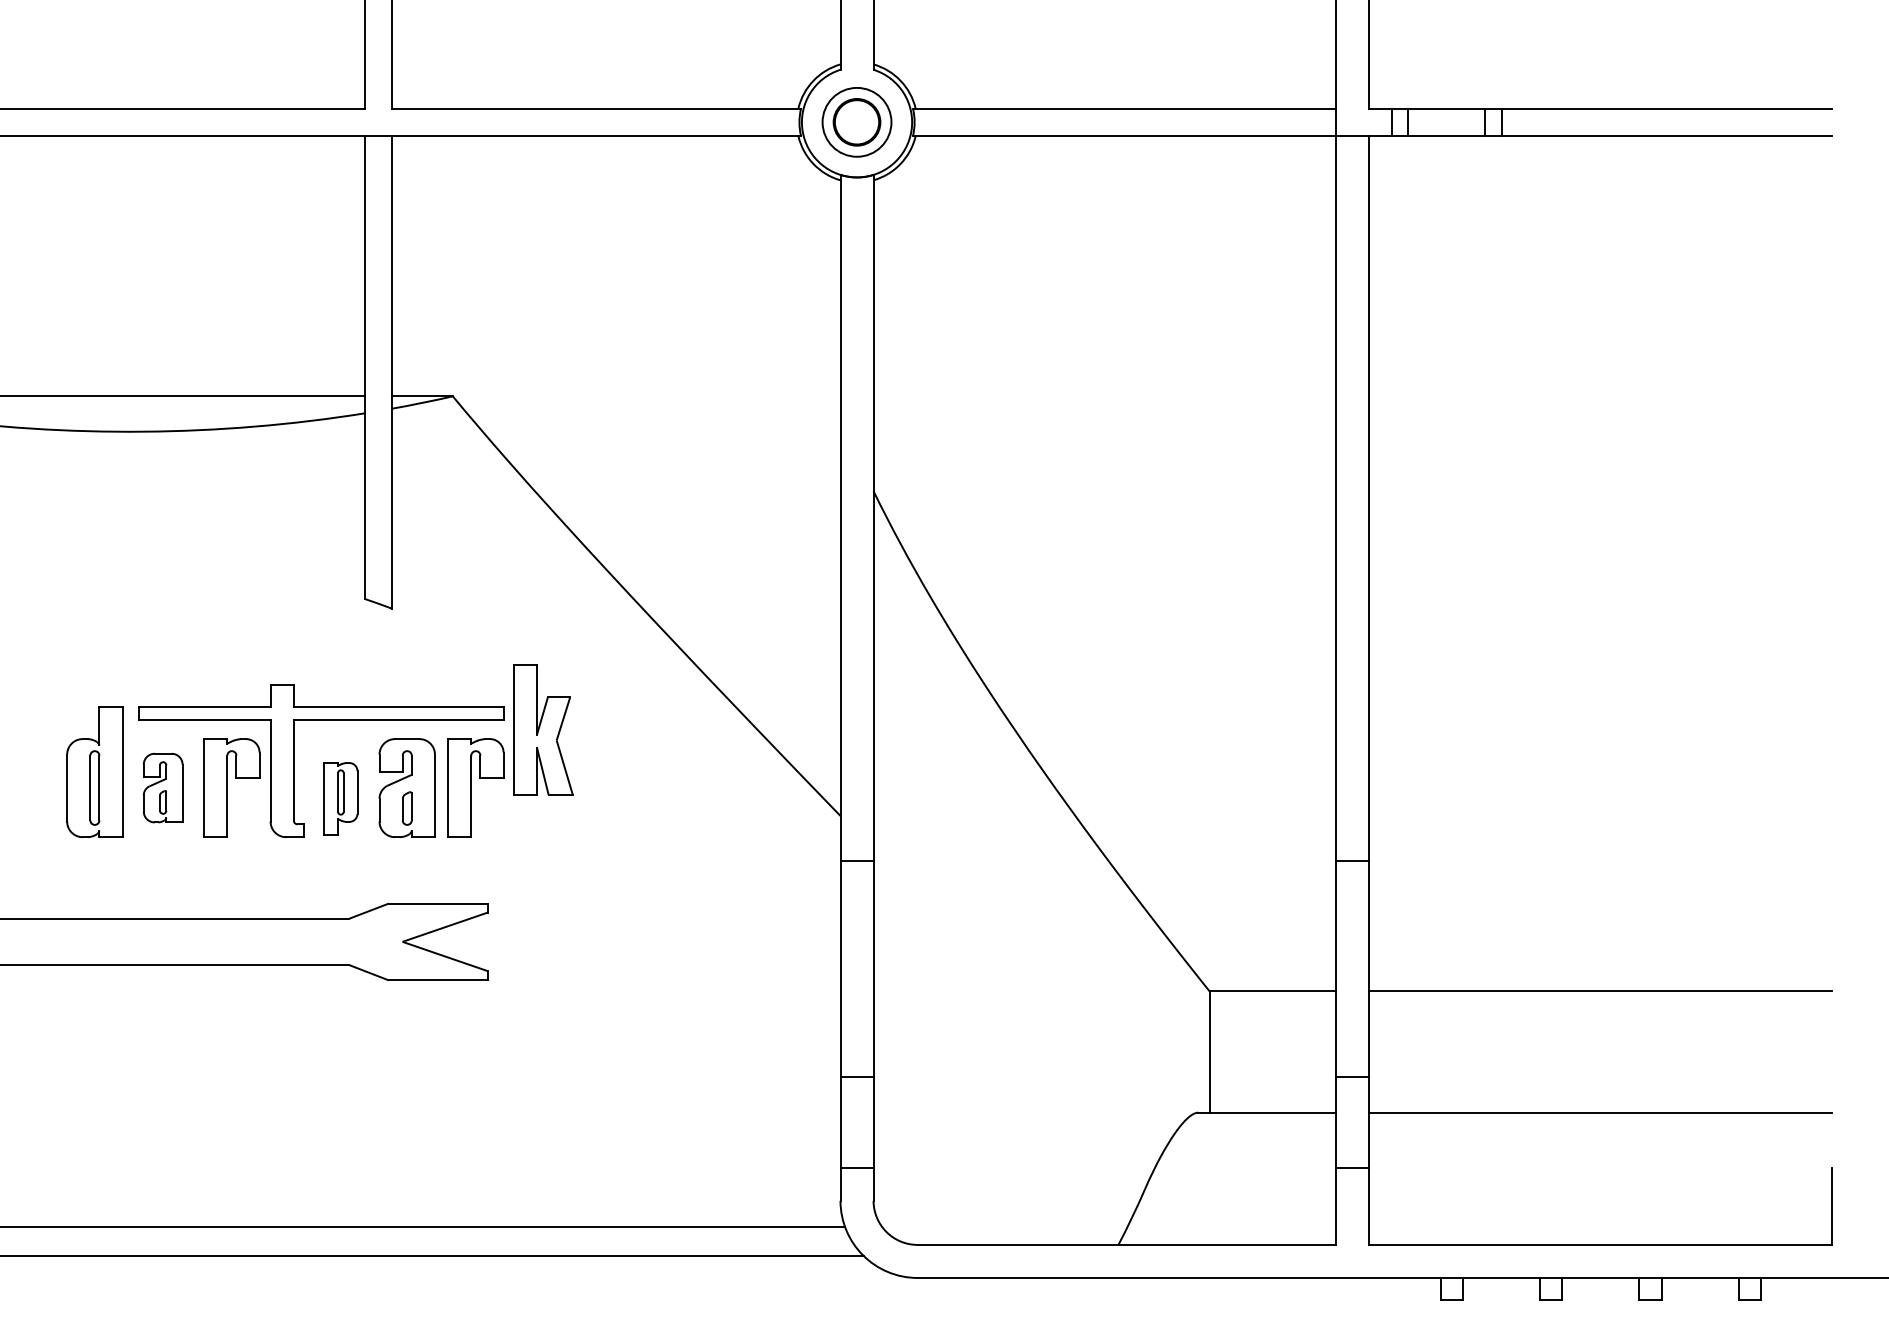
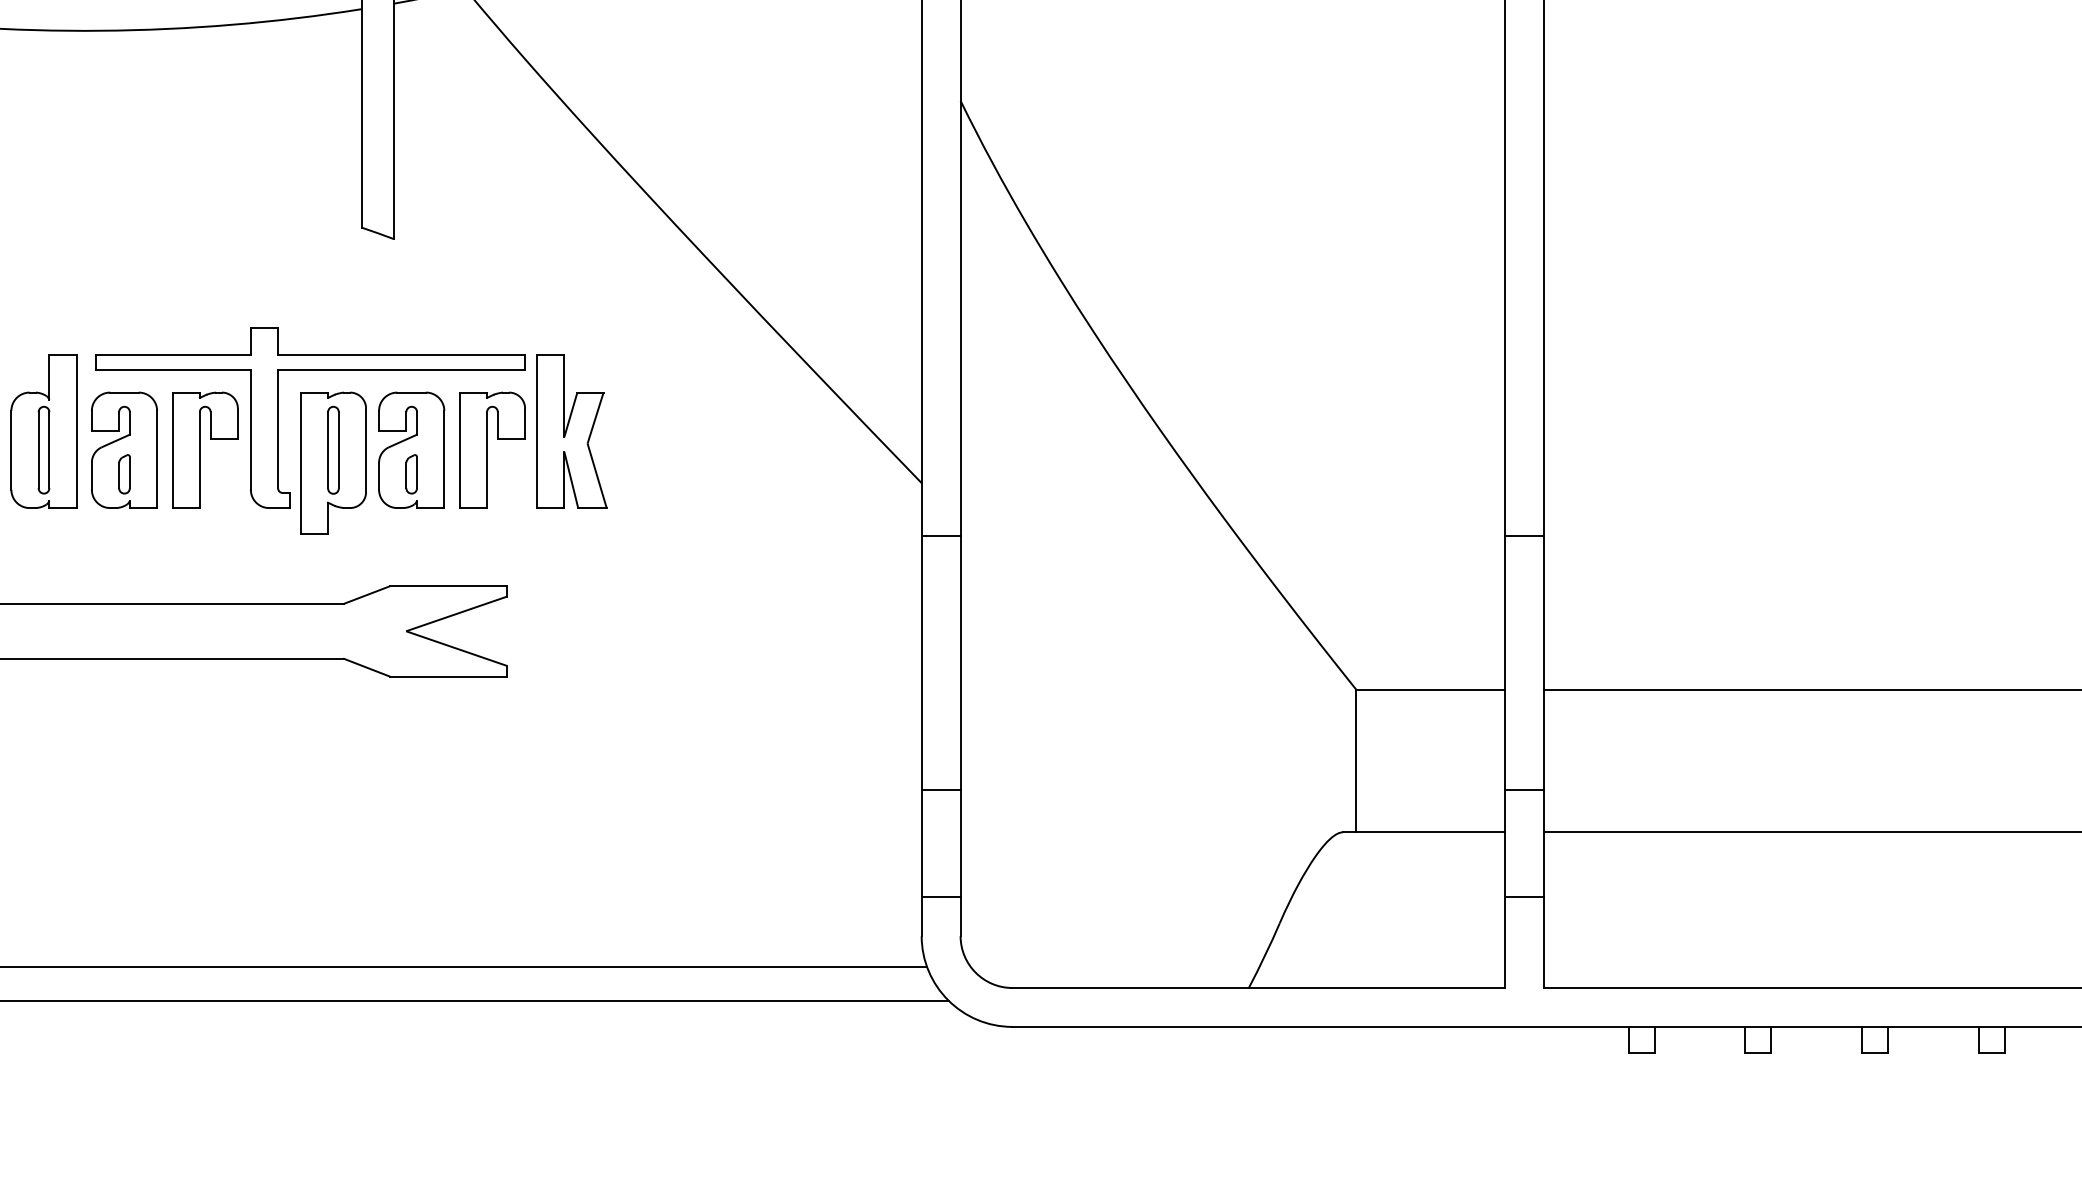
part: (543, 729) -> (572, 430), moved
part: (162, 787) -> (123, 449), size x1.43
part: (340, 798) -> (333, 462), size x1.67

